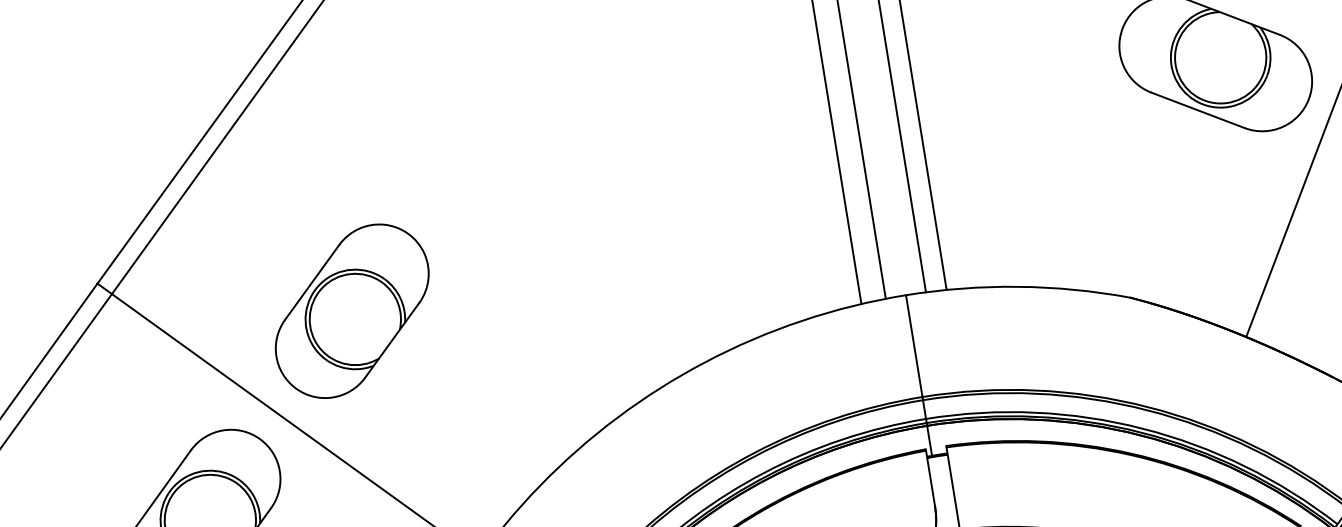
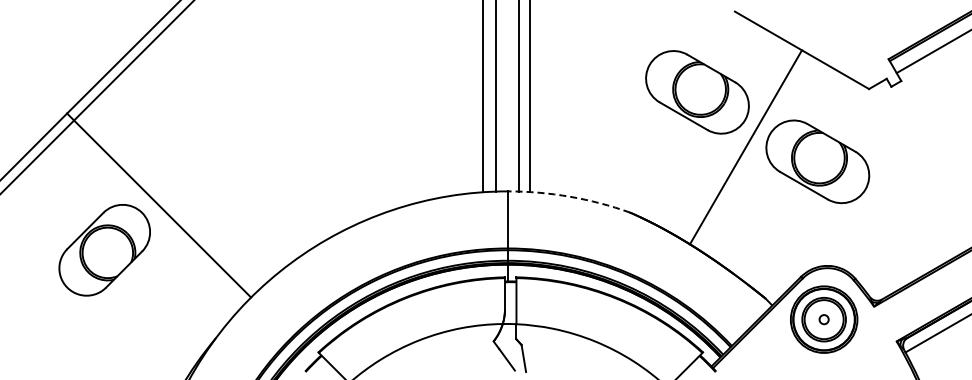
arc: (1017, 286) -> (569, 196), solid -> dashed
part: (351, 310) -> (203, 150), removed

